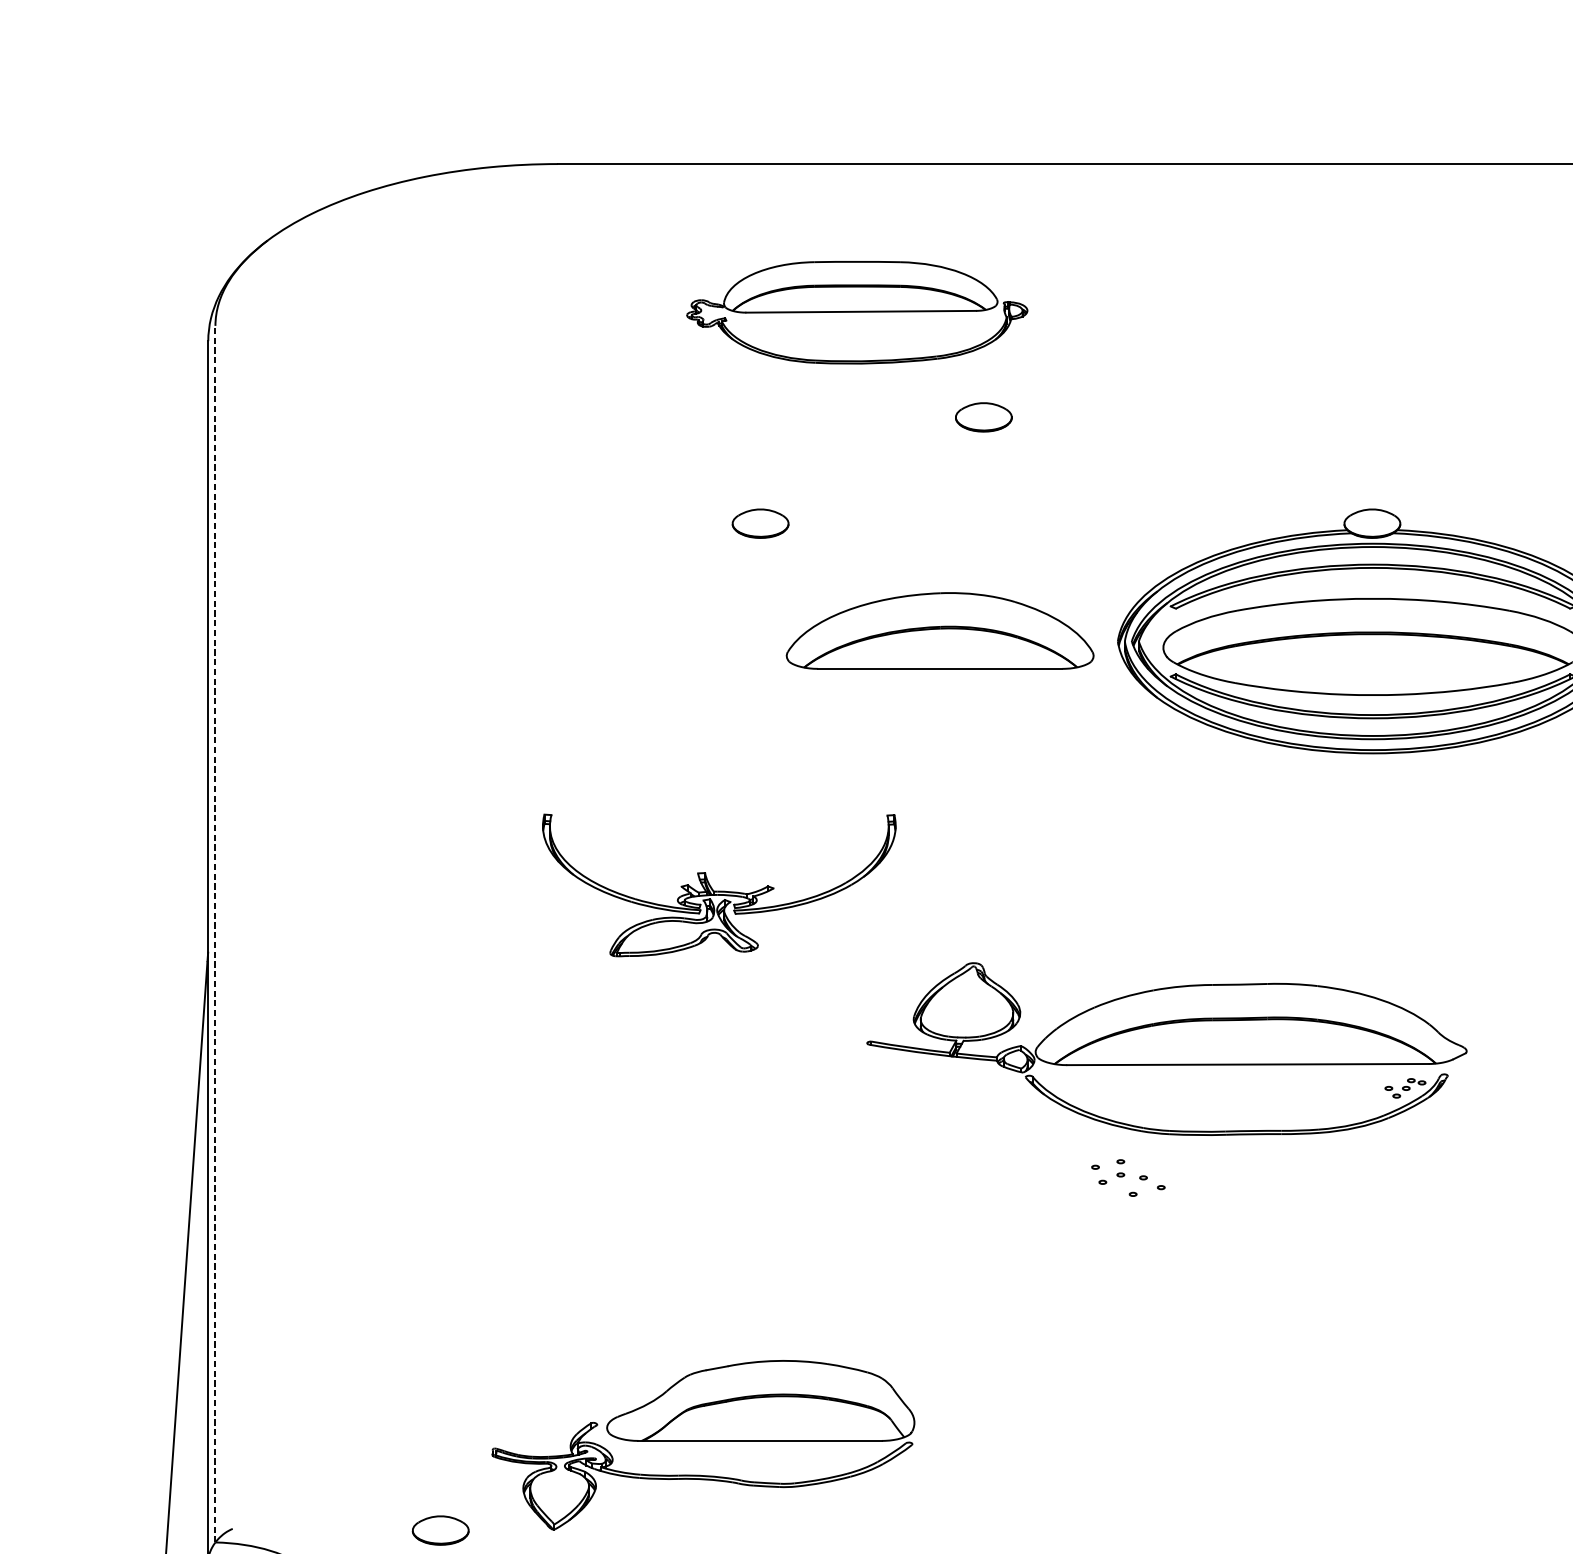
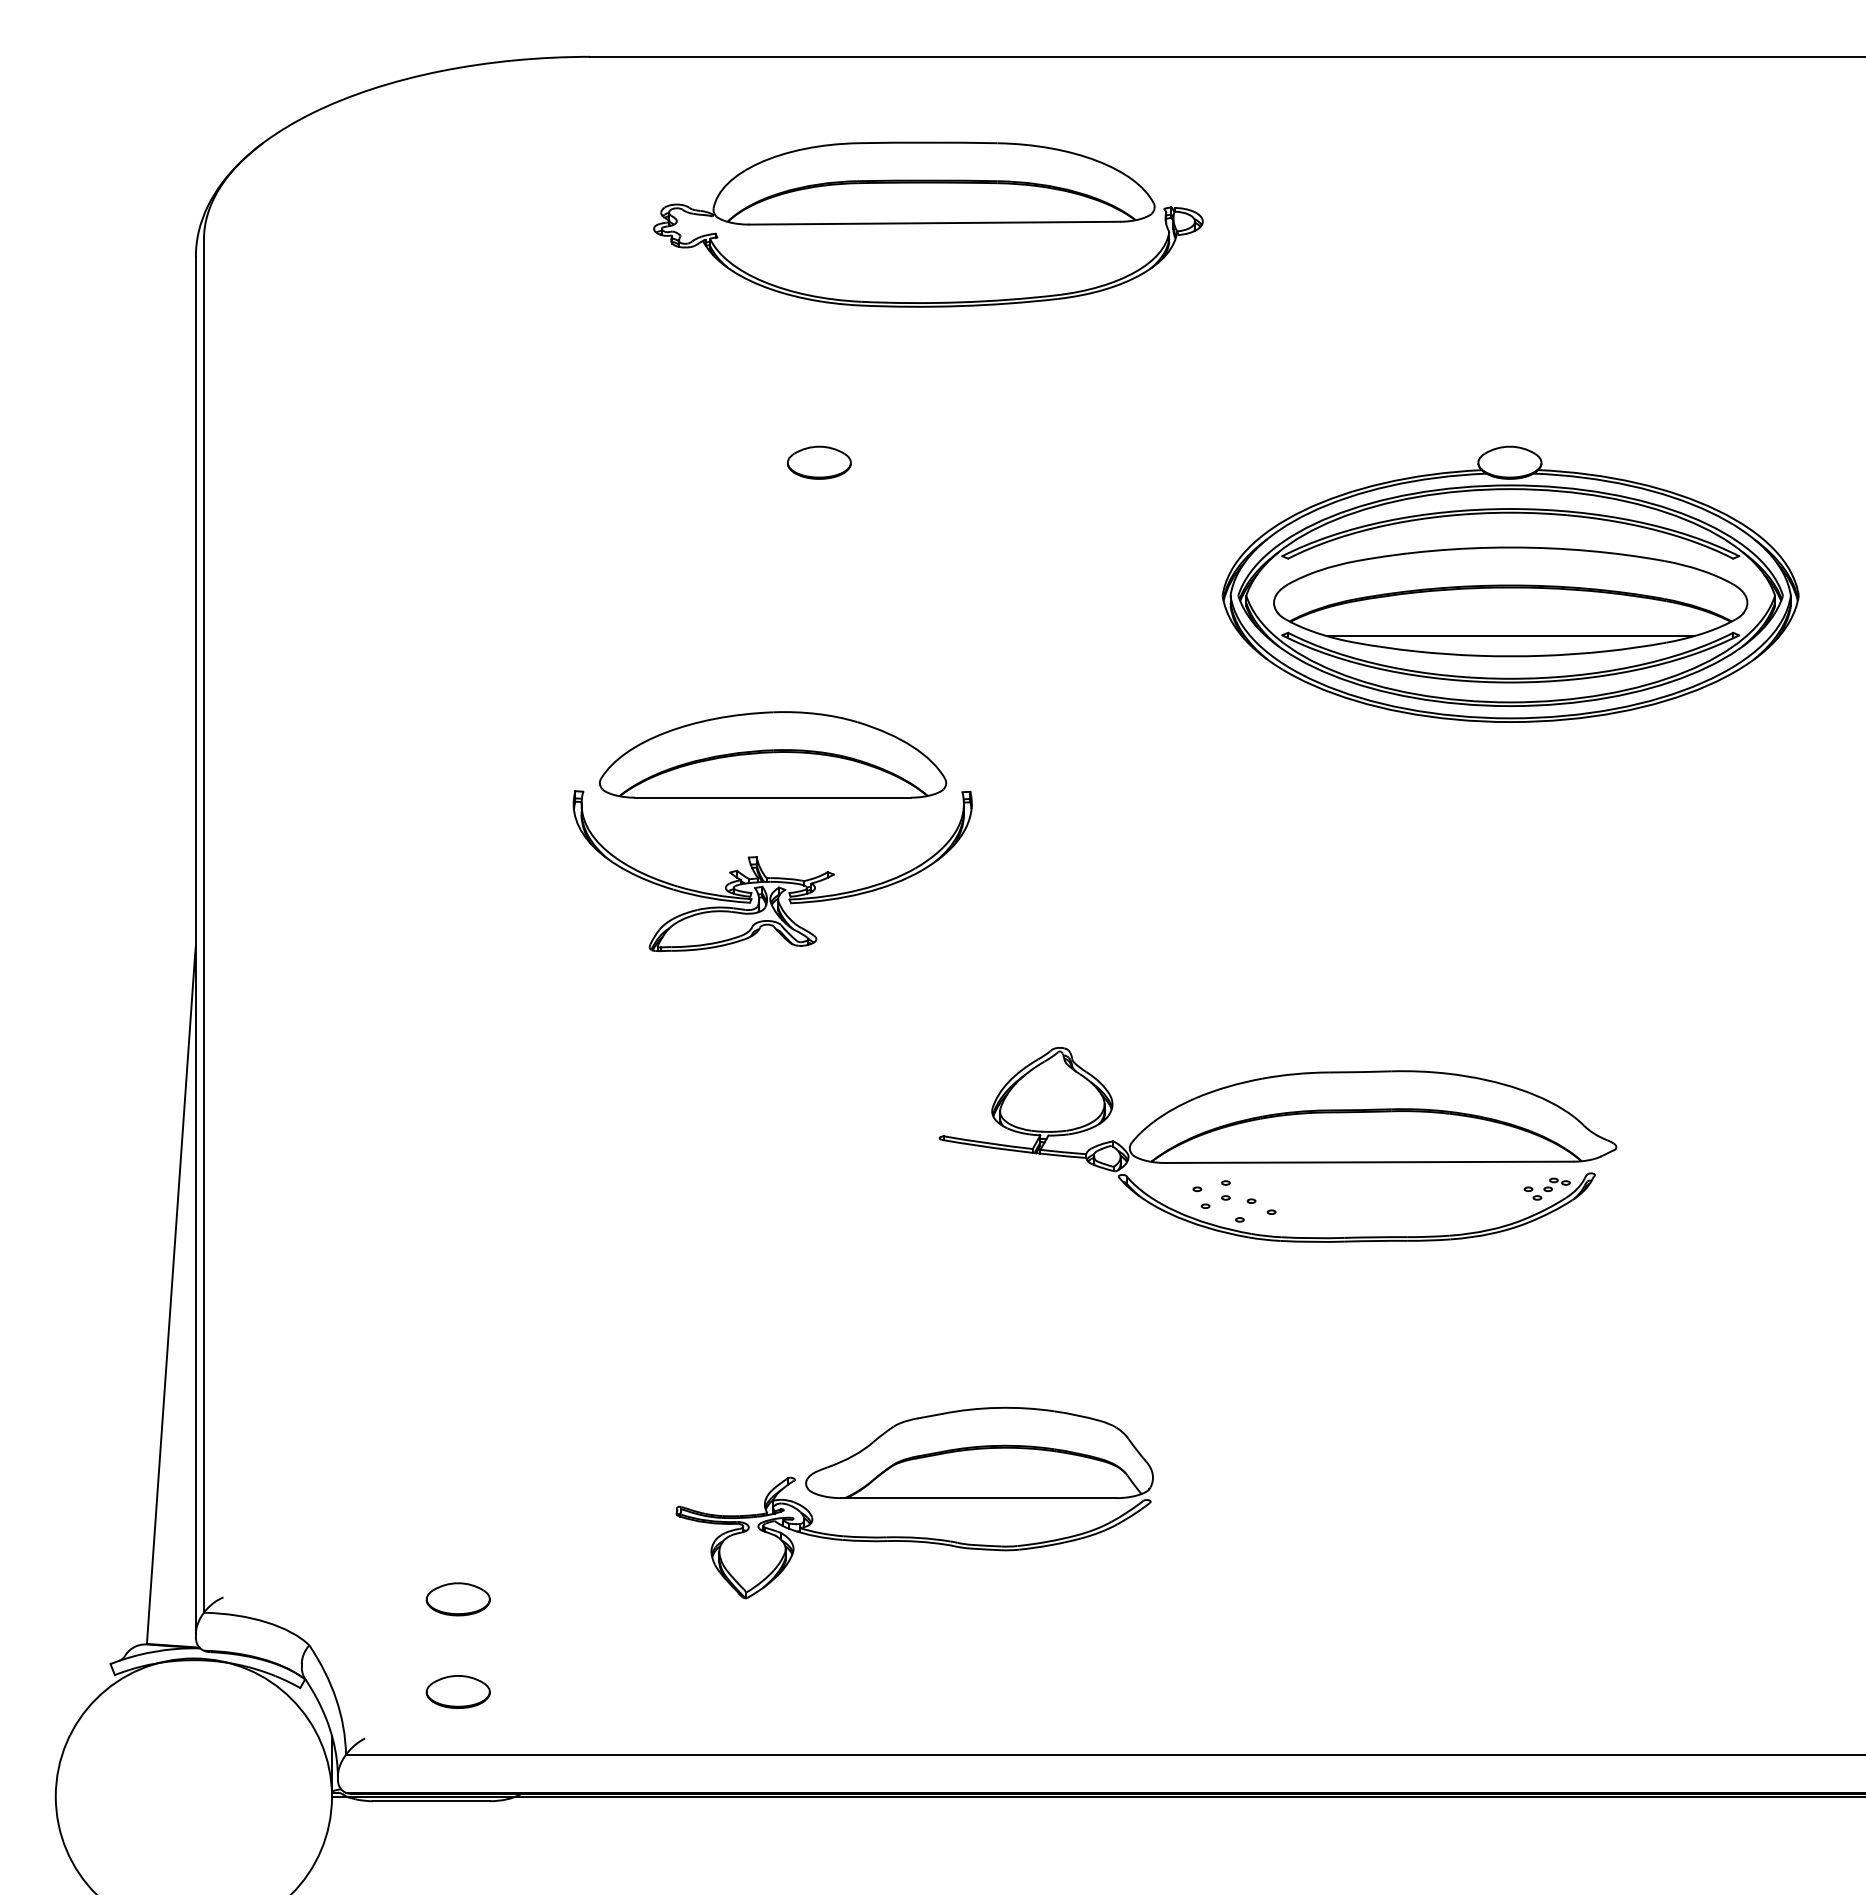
part: (857, 312) -> (928, 224), size x1.43
part: (983, 417) -> (1070, 342), removed
part: (940, 630) -> (773, 754), moved
line: (1372, 677) -> (1510, 636), added
line: (215, 934) -> (203, 926), dashed -> solid
part: (1166, 1048) -> (1277, 1144), moved
part: (703, 1444) -> (914, 1502), moved

